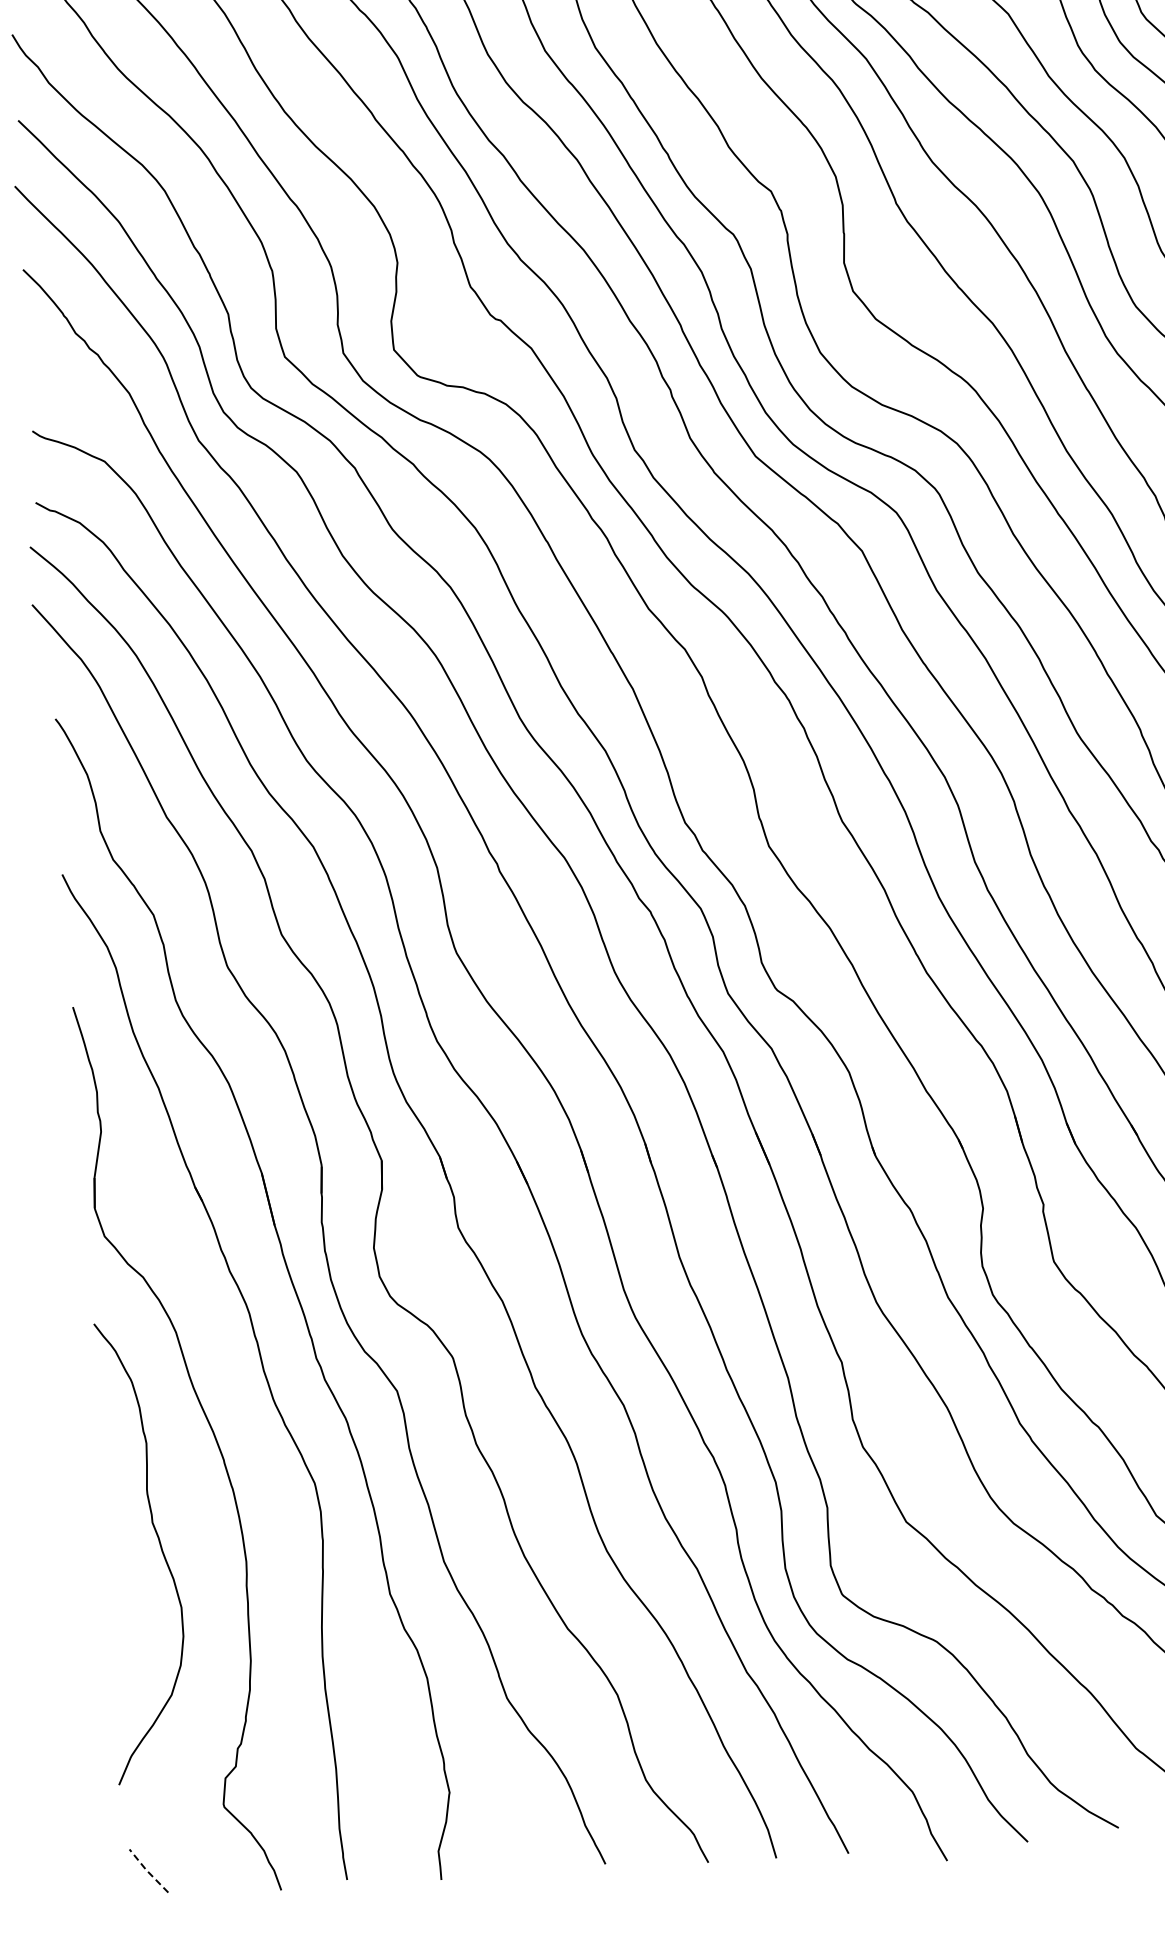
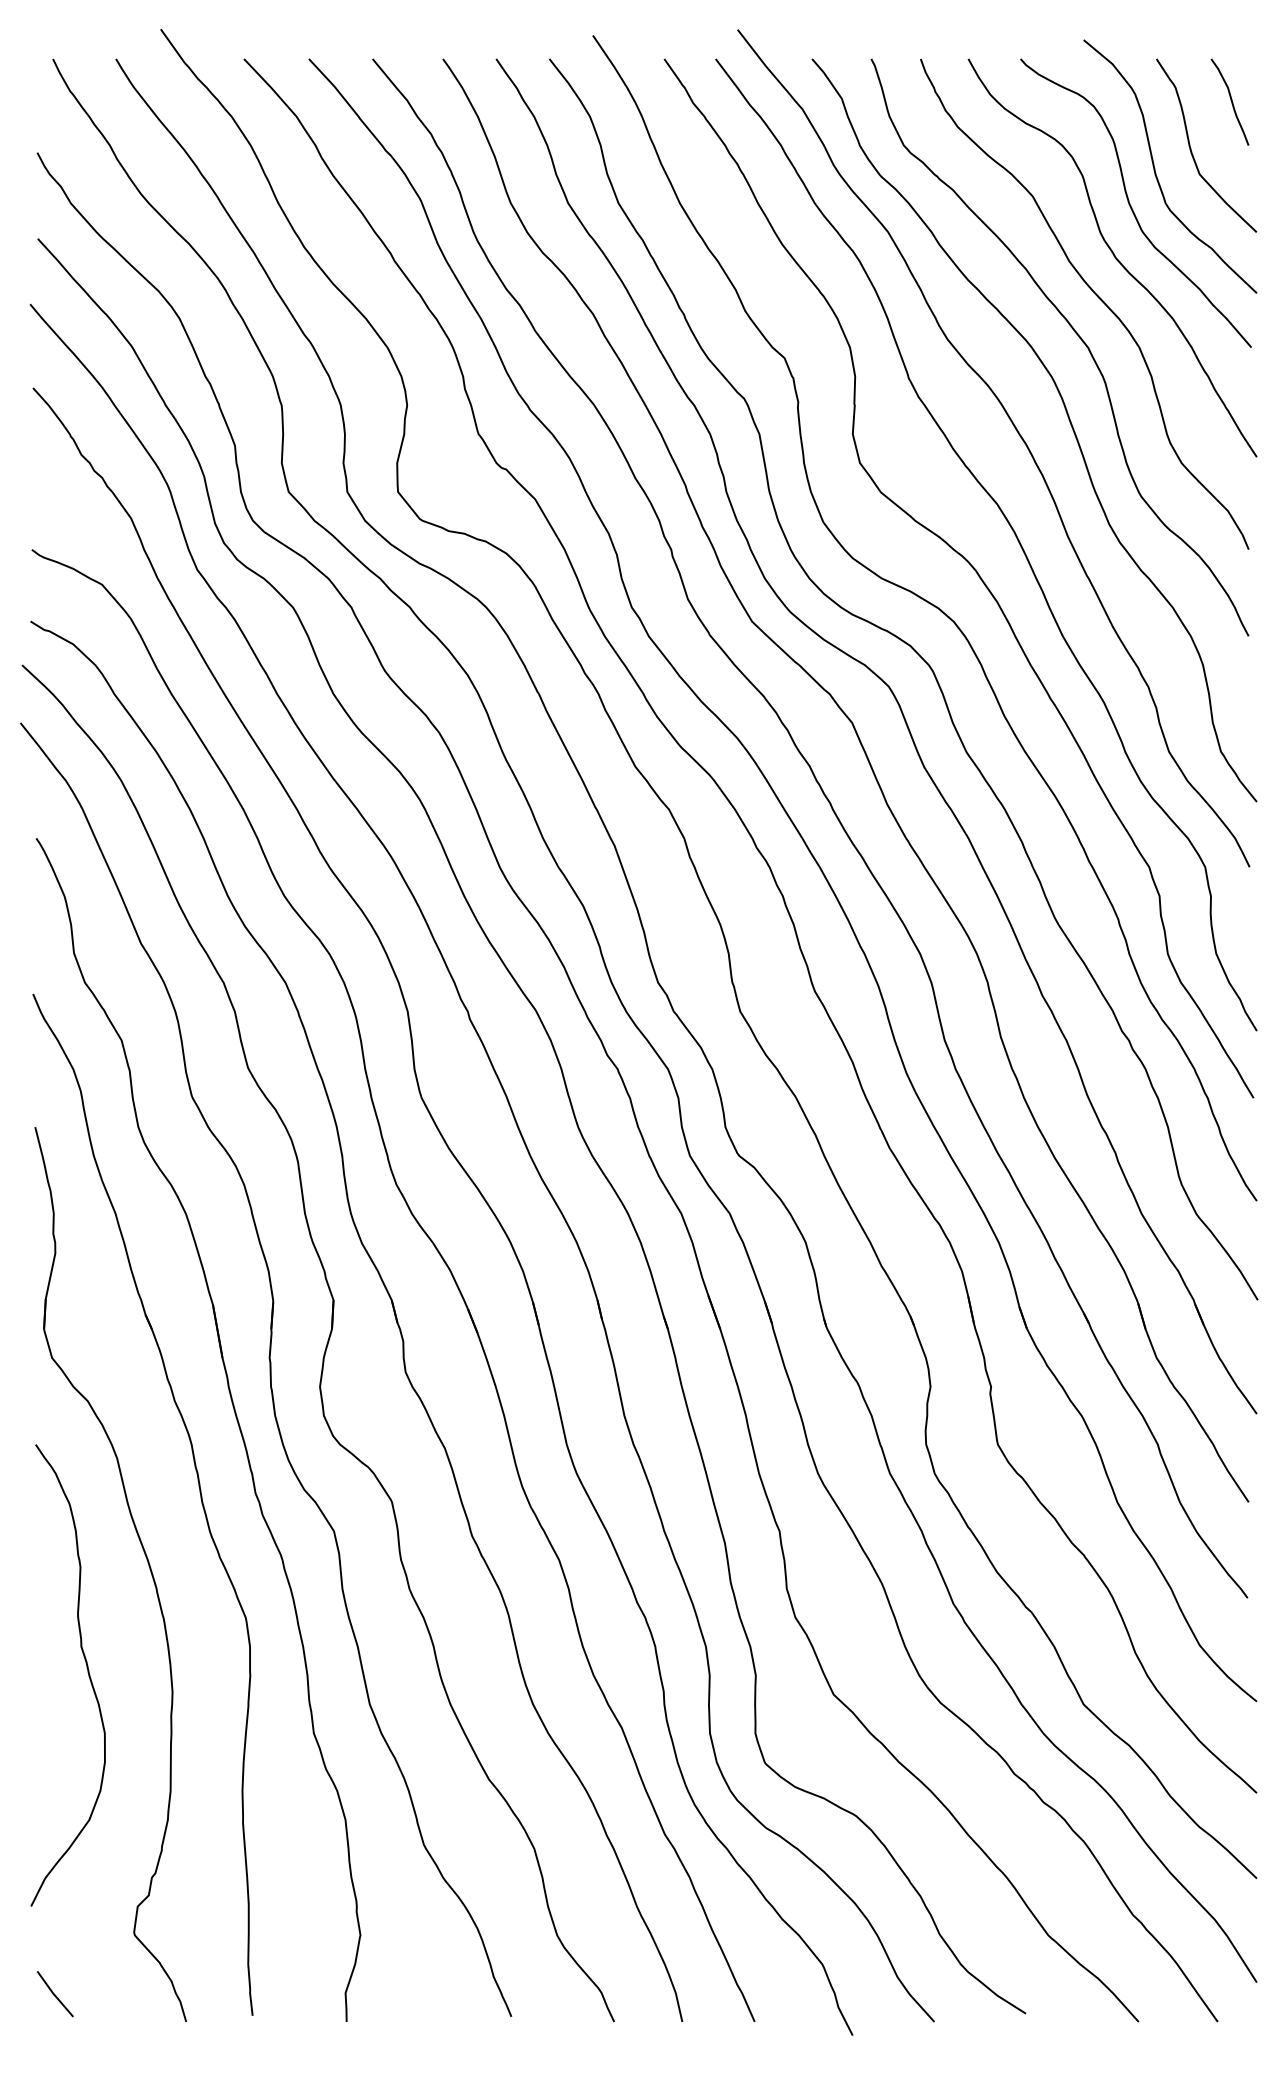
line: (148, 1871) -> (54, 1994), dashed -> solid

